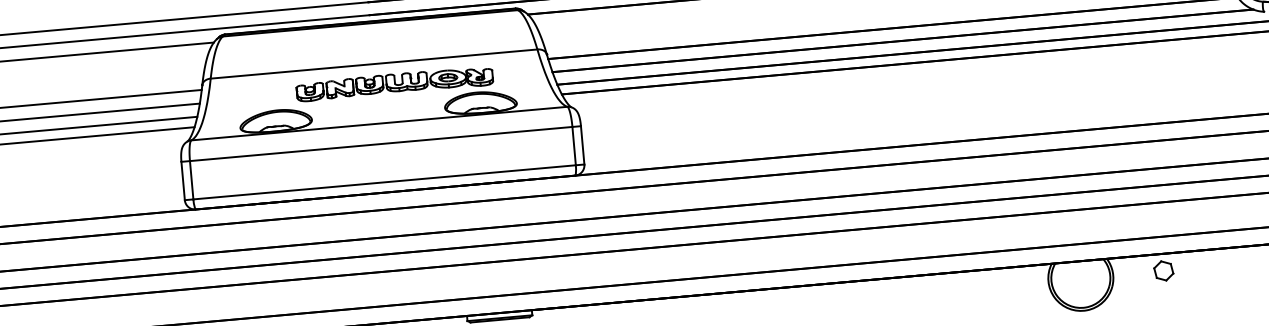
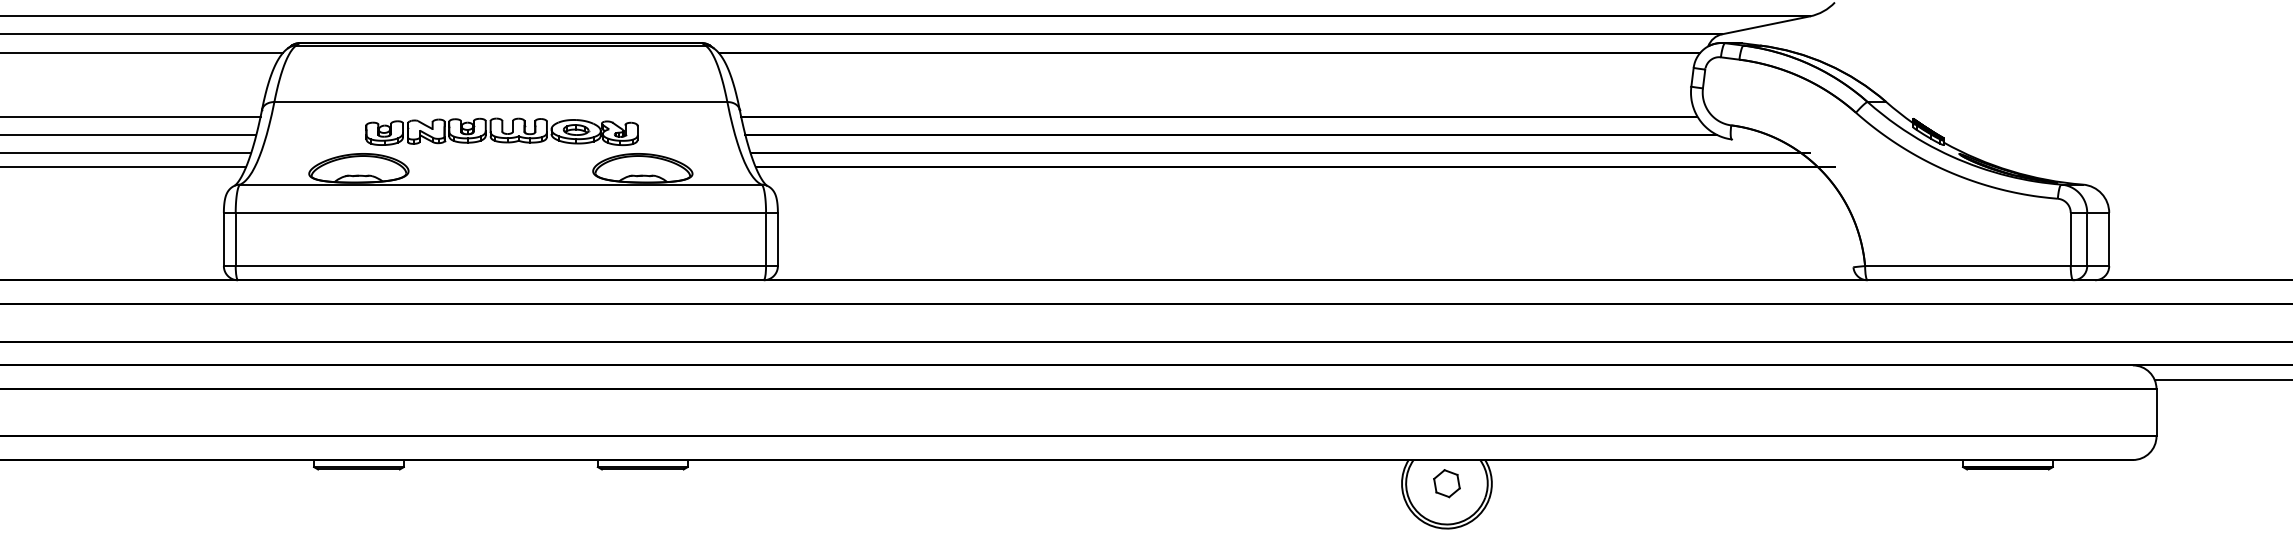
part: (394, 83) -> (501, 131), moved
part: (1163, 270) -> (1446, 483), moved

